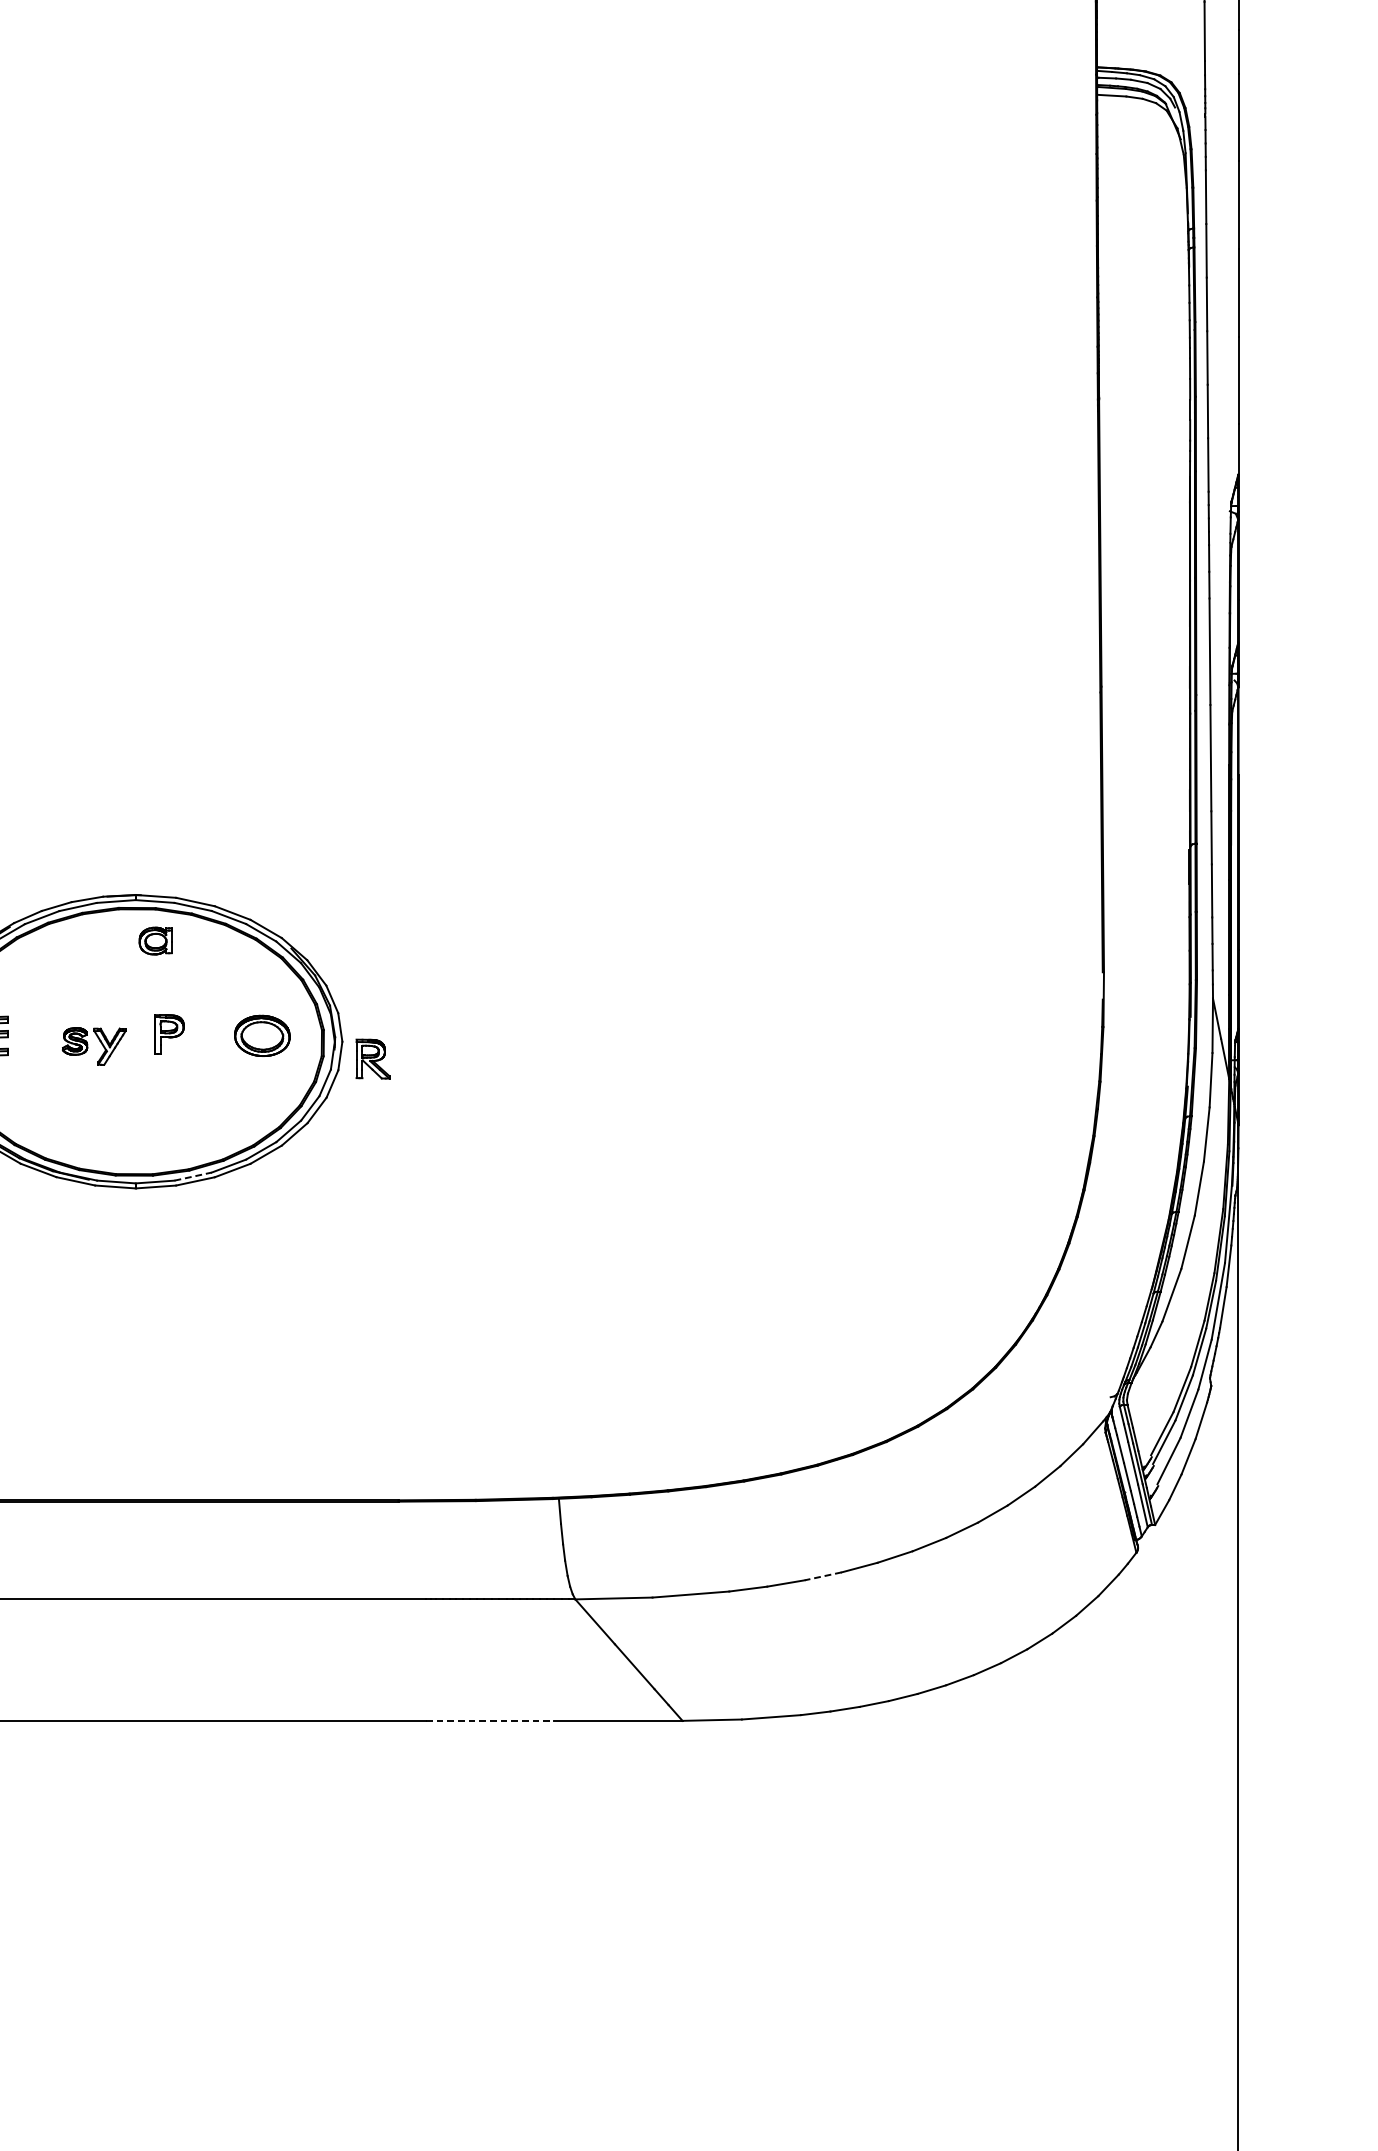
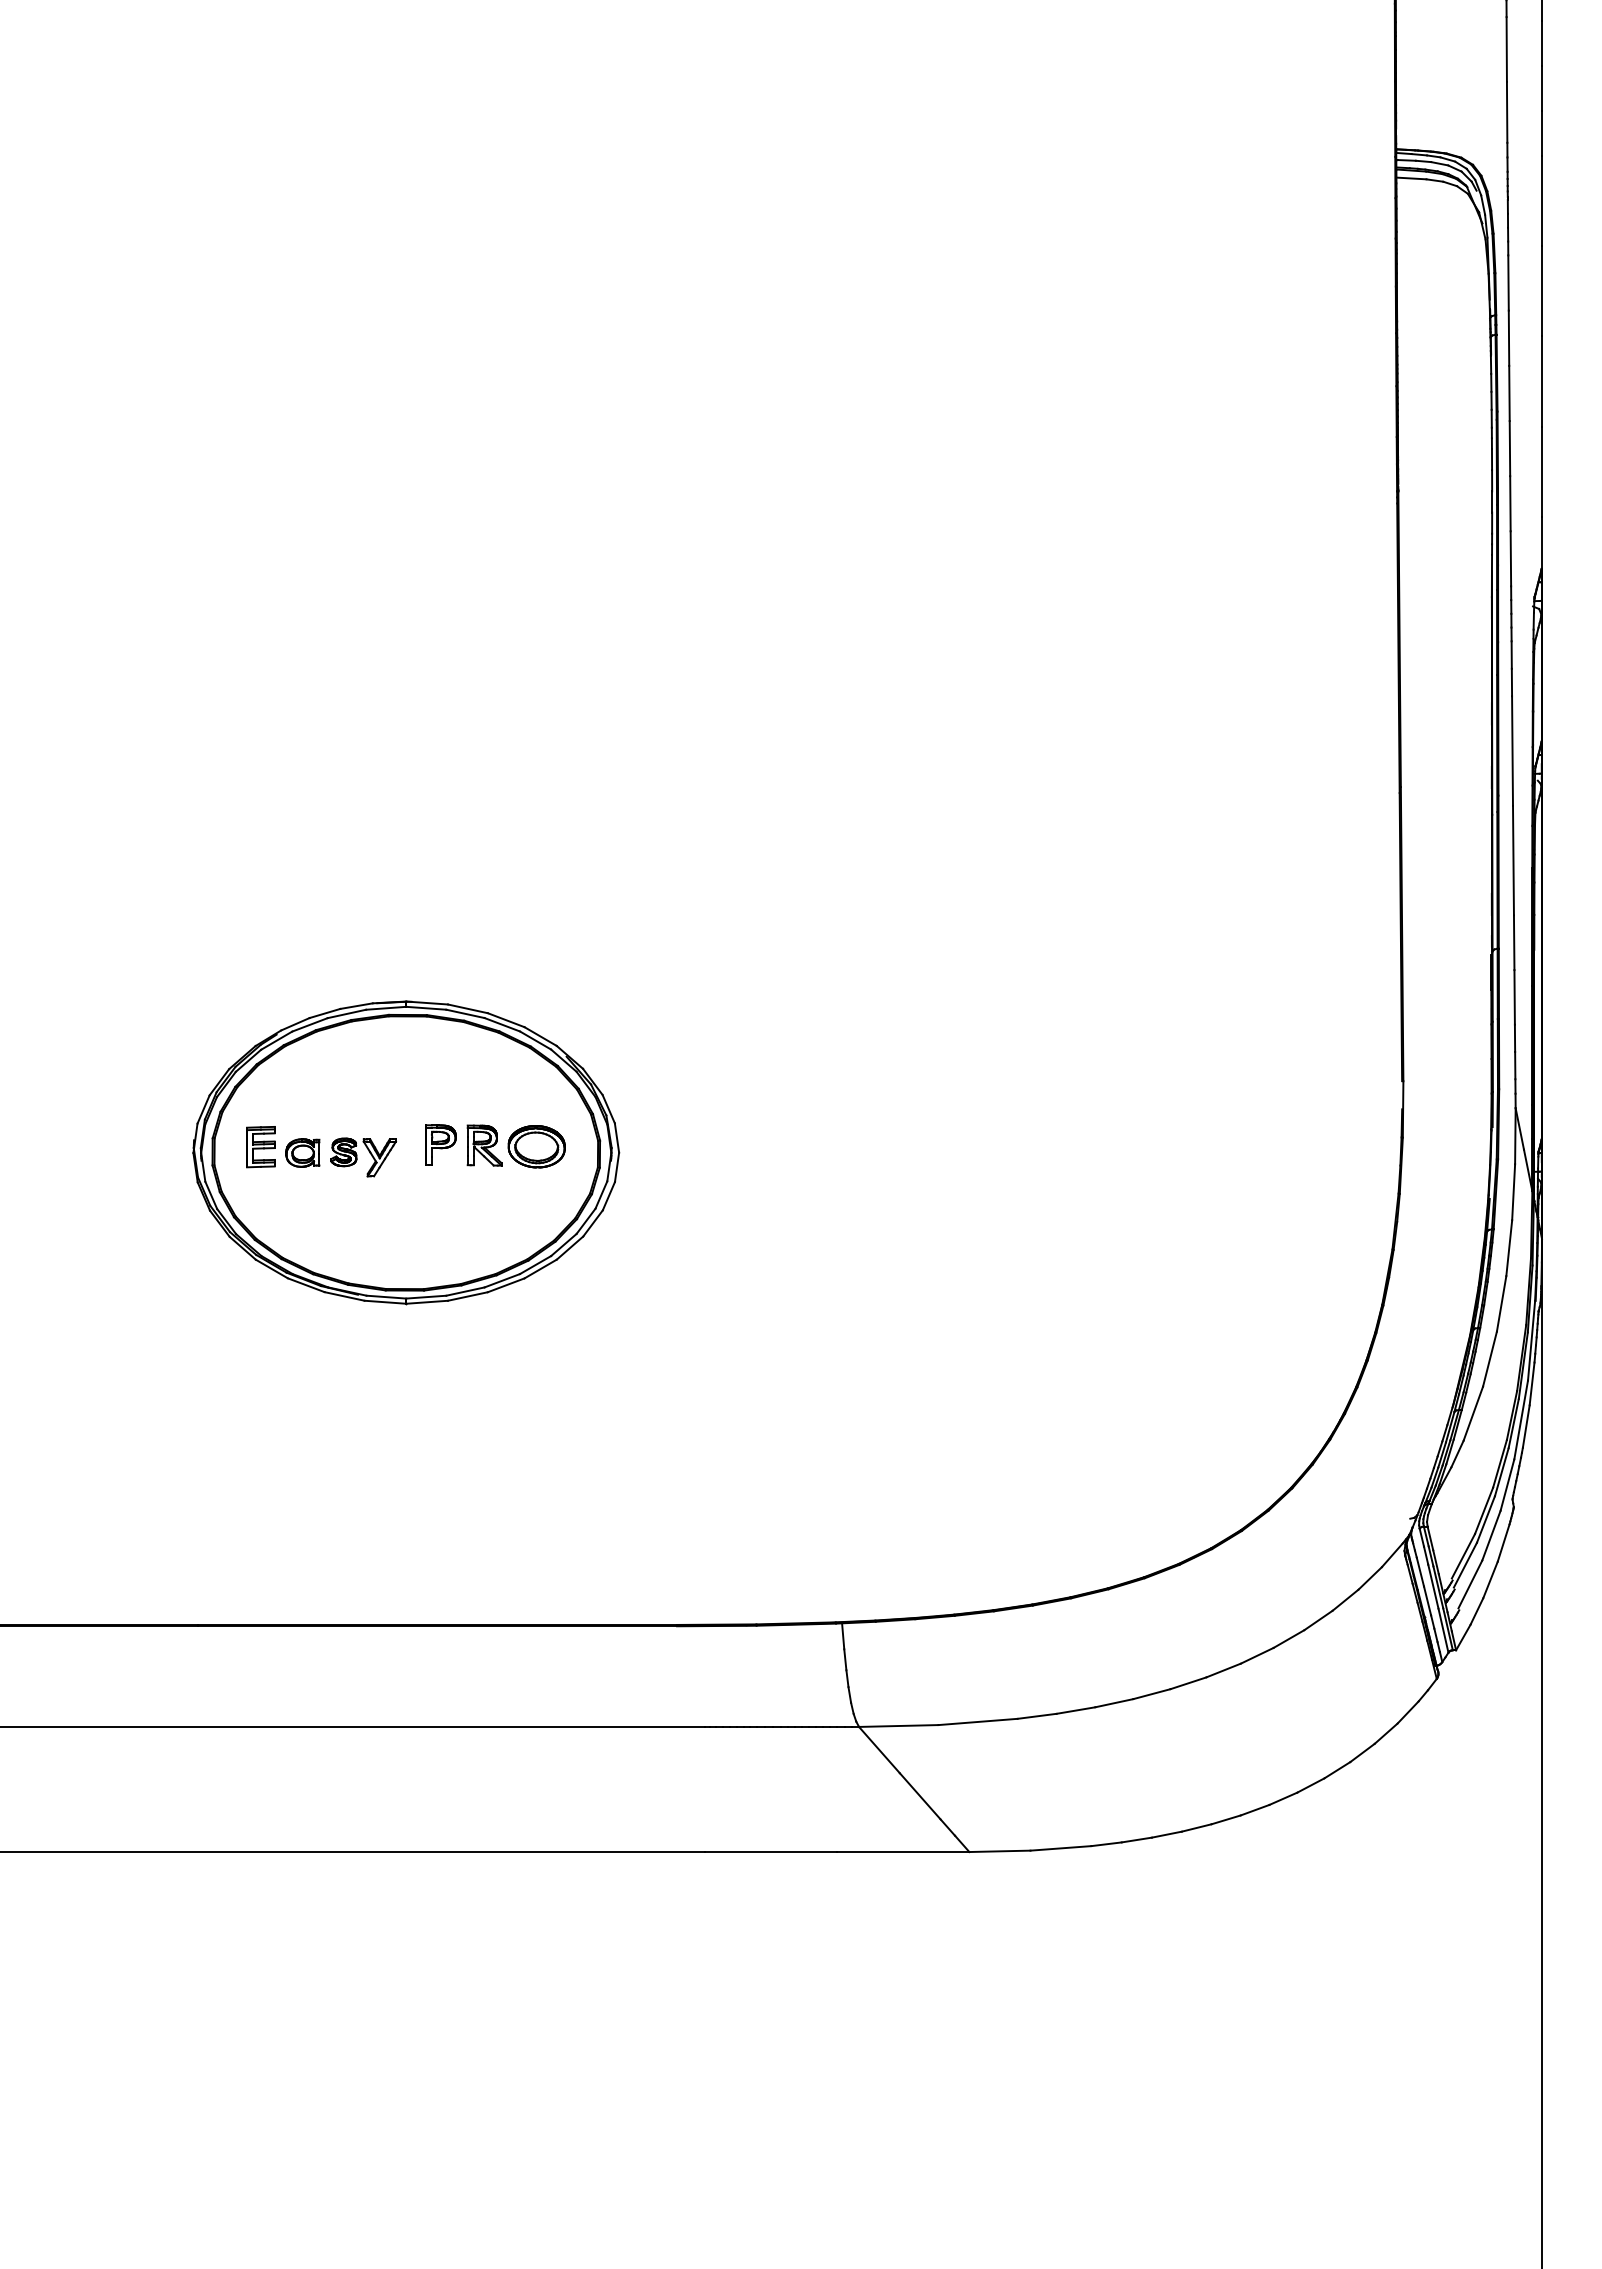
part: (155, 940) -> (302, 1152), moved
part: (372, 1059) -> (484, 1145), moved
line: (193, 1176) -> (465, 1291), dashed -> solid
line: (822, 1576) -> (1113, 1703), dashed -> solid
line: (490, 1721) -> (771, 1852), dashed -> solid

